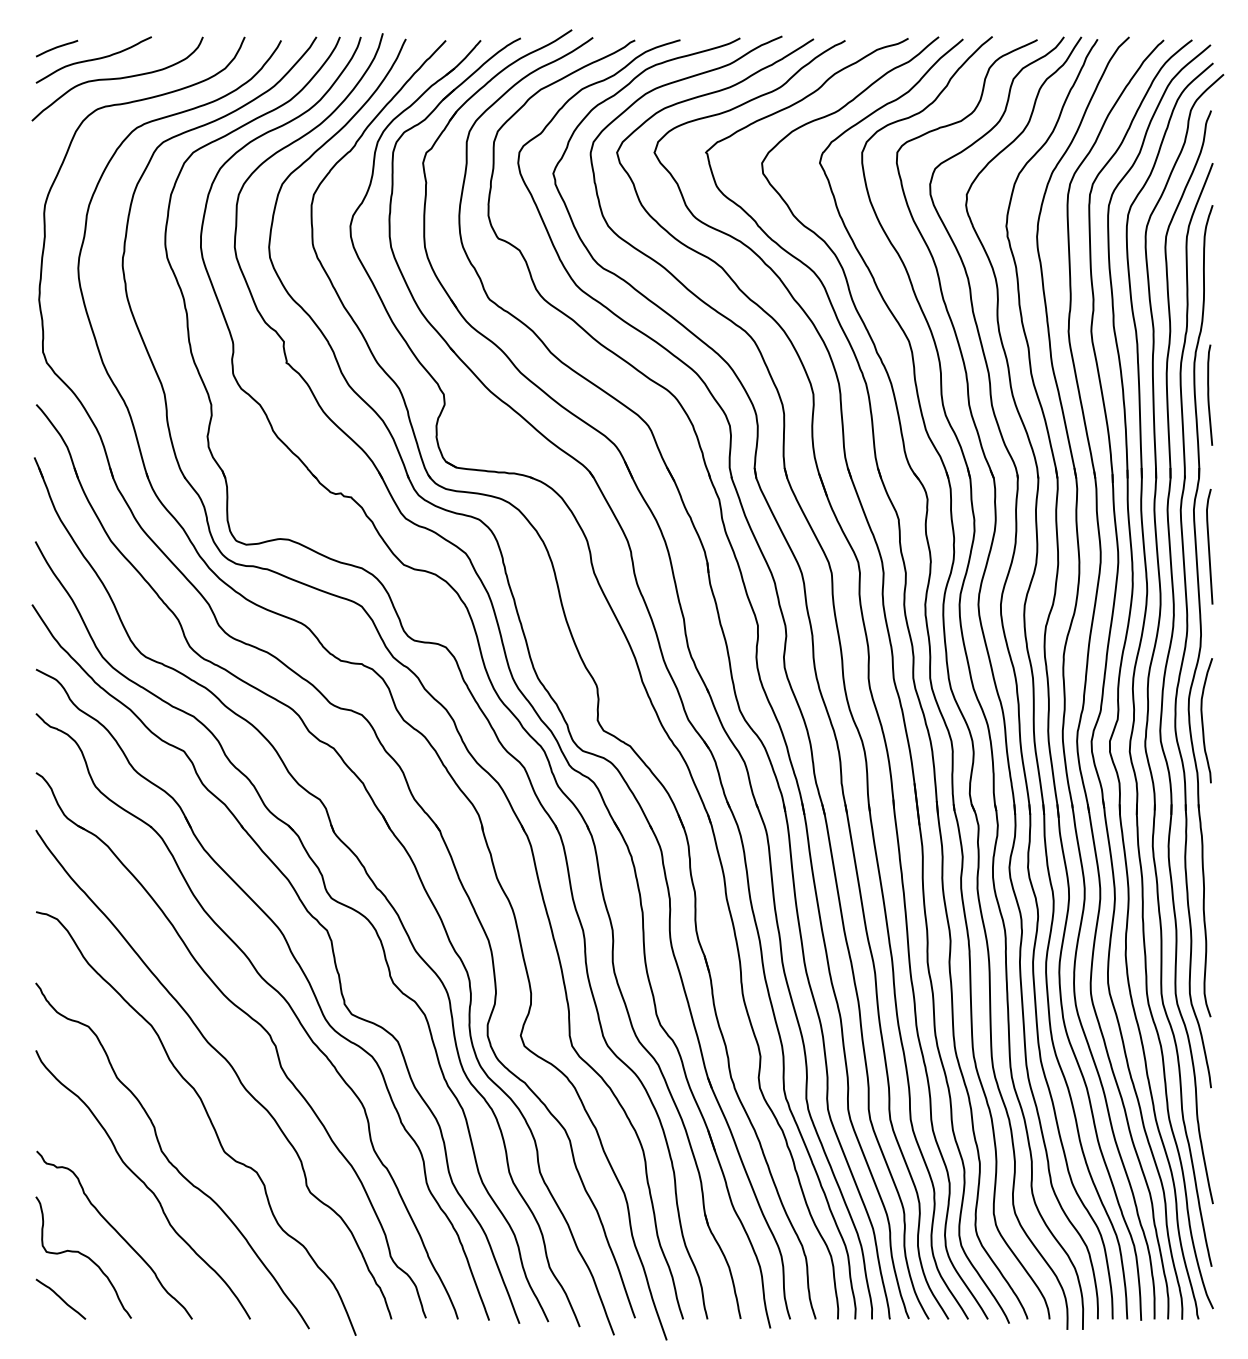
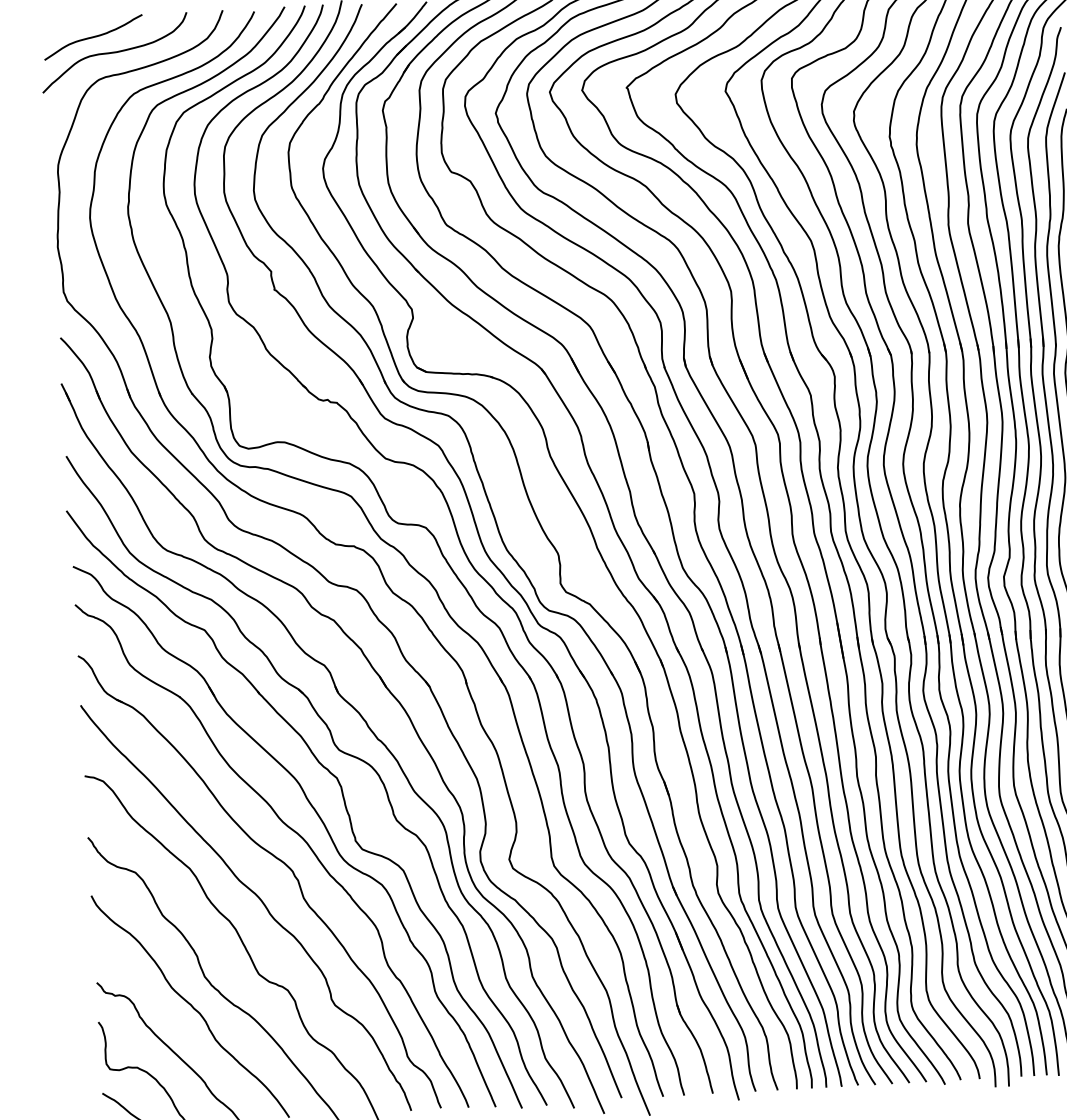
curve: (57, 48) -> (61, 29), removed

